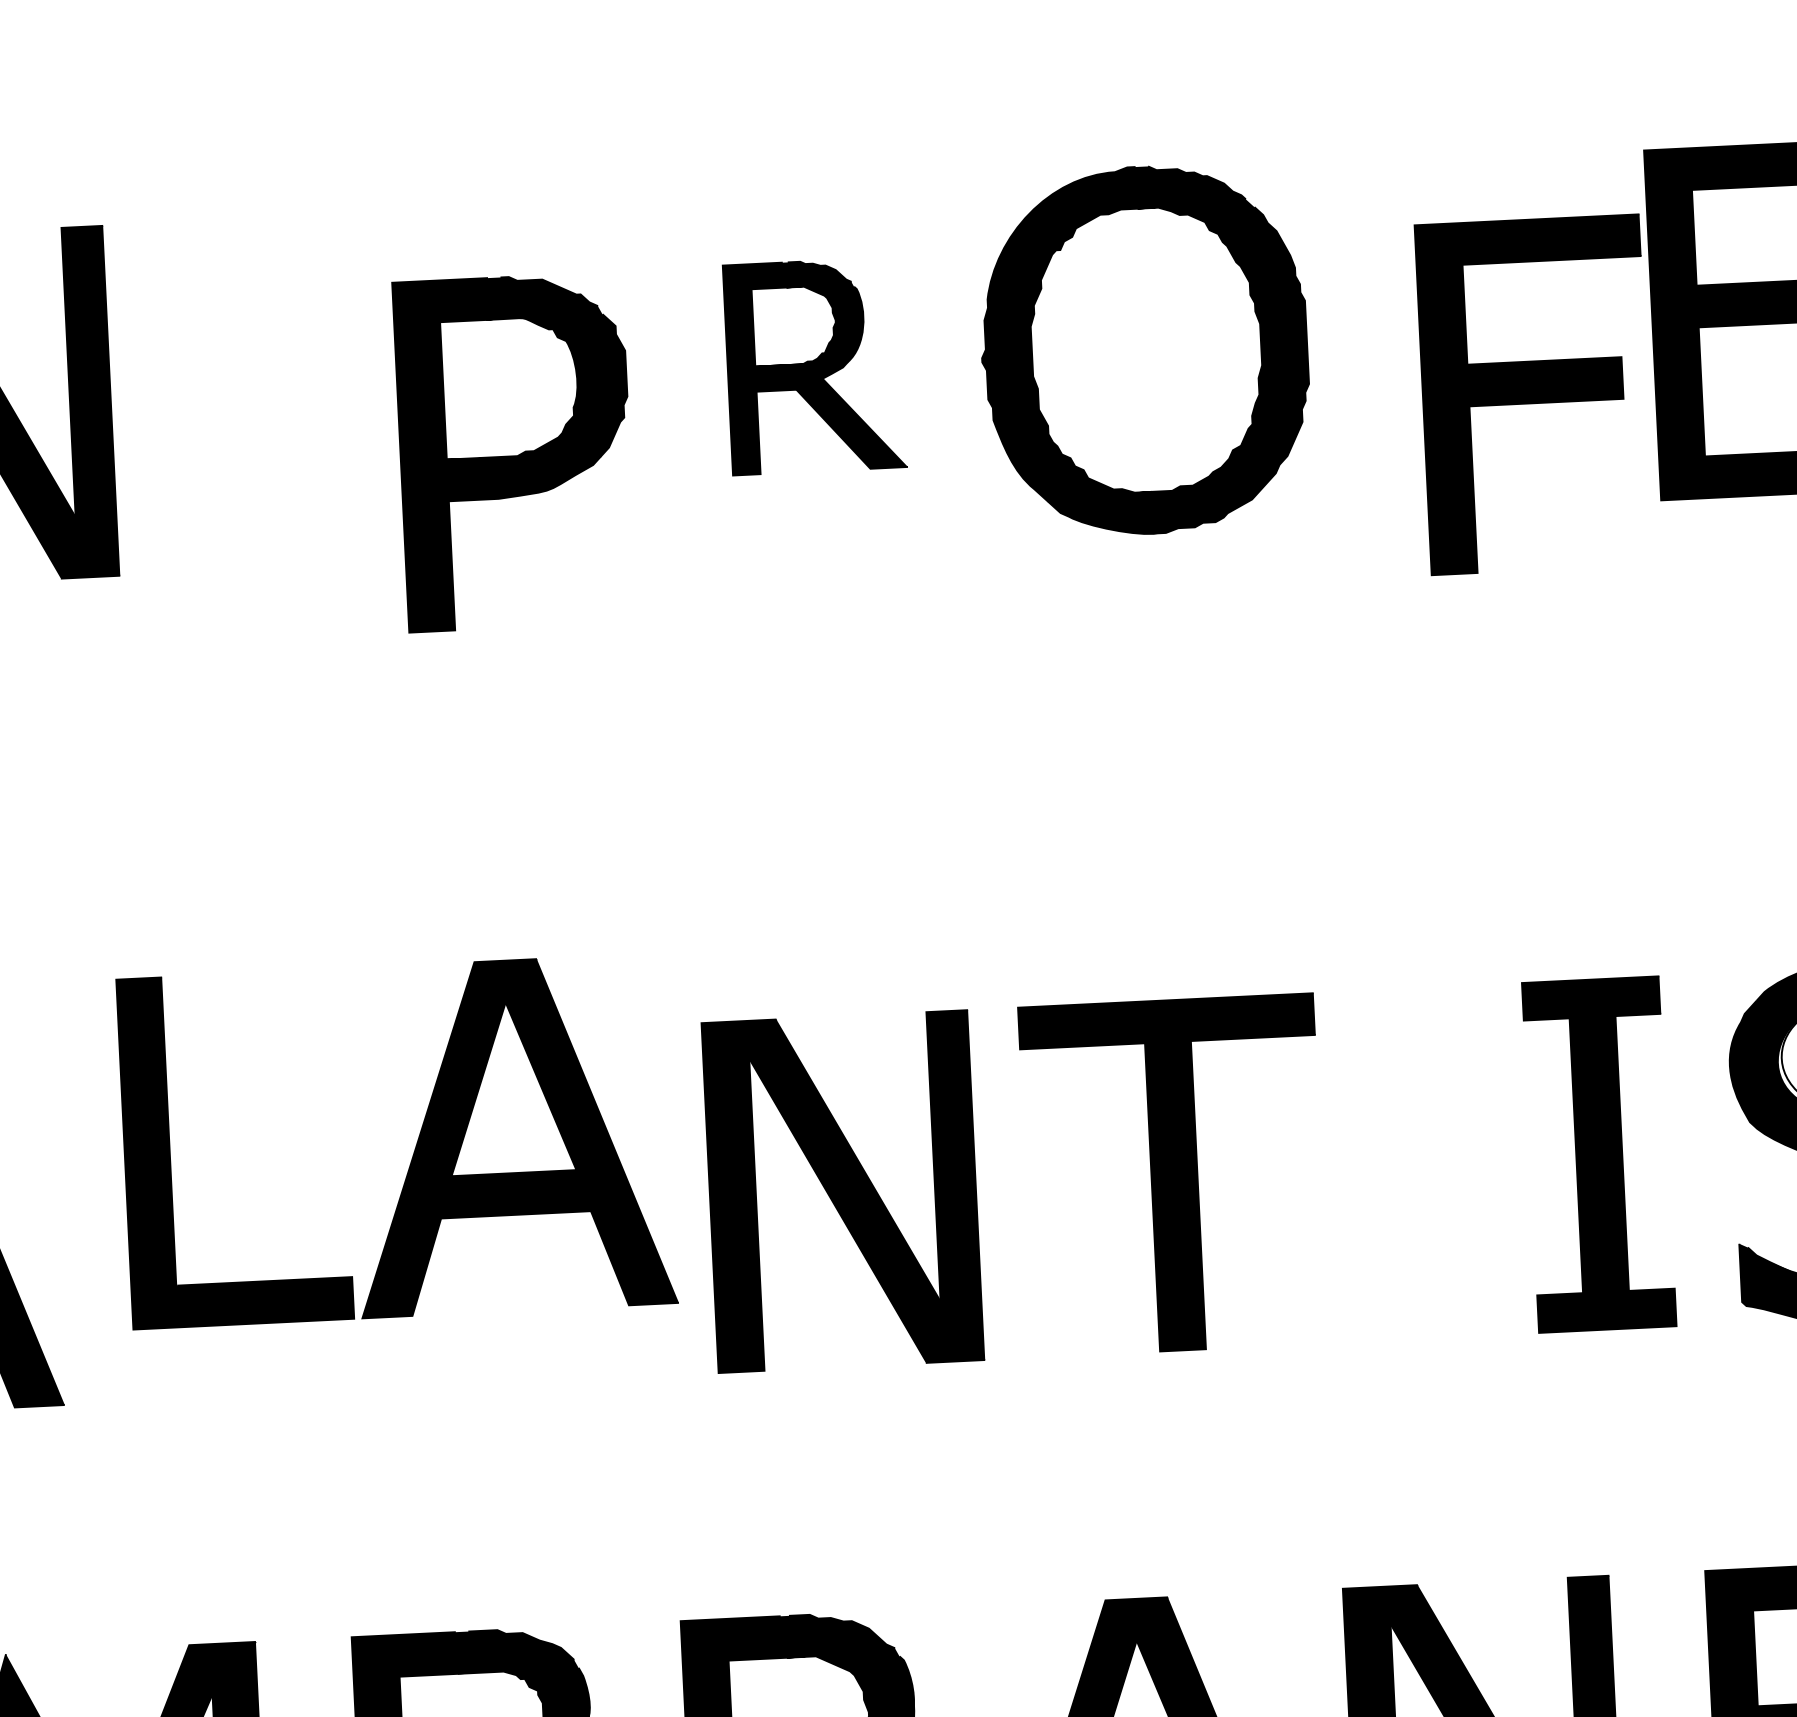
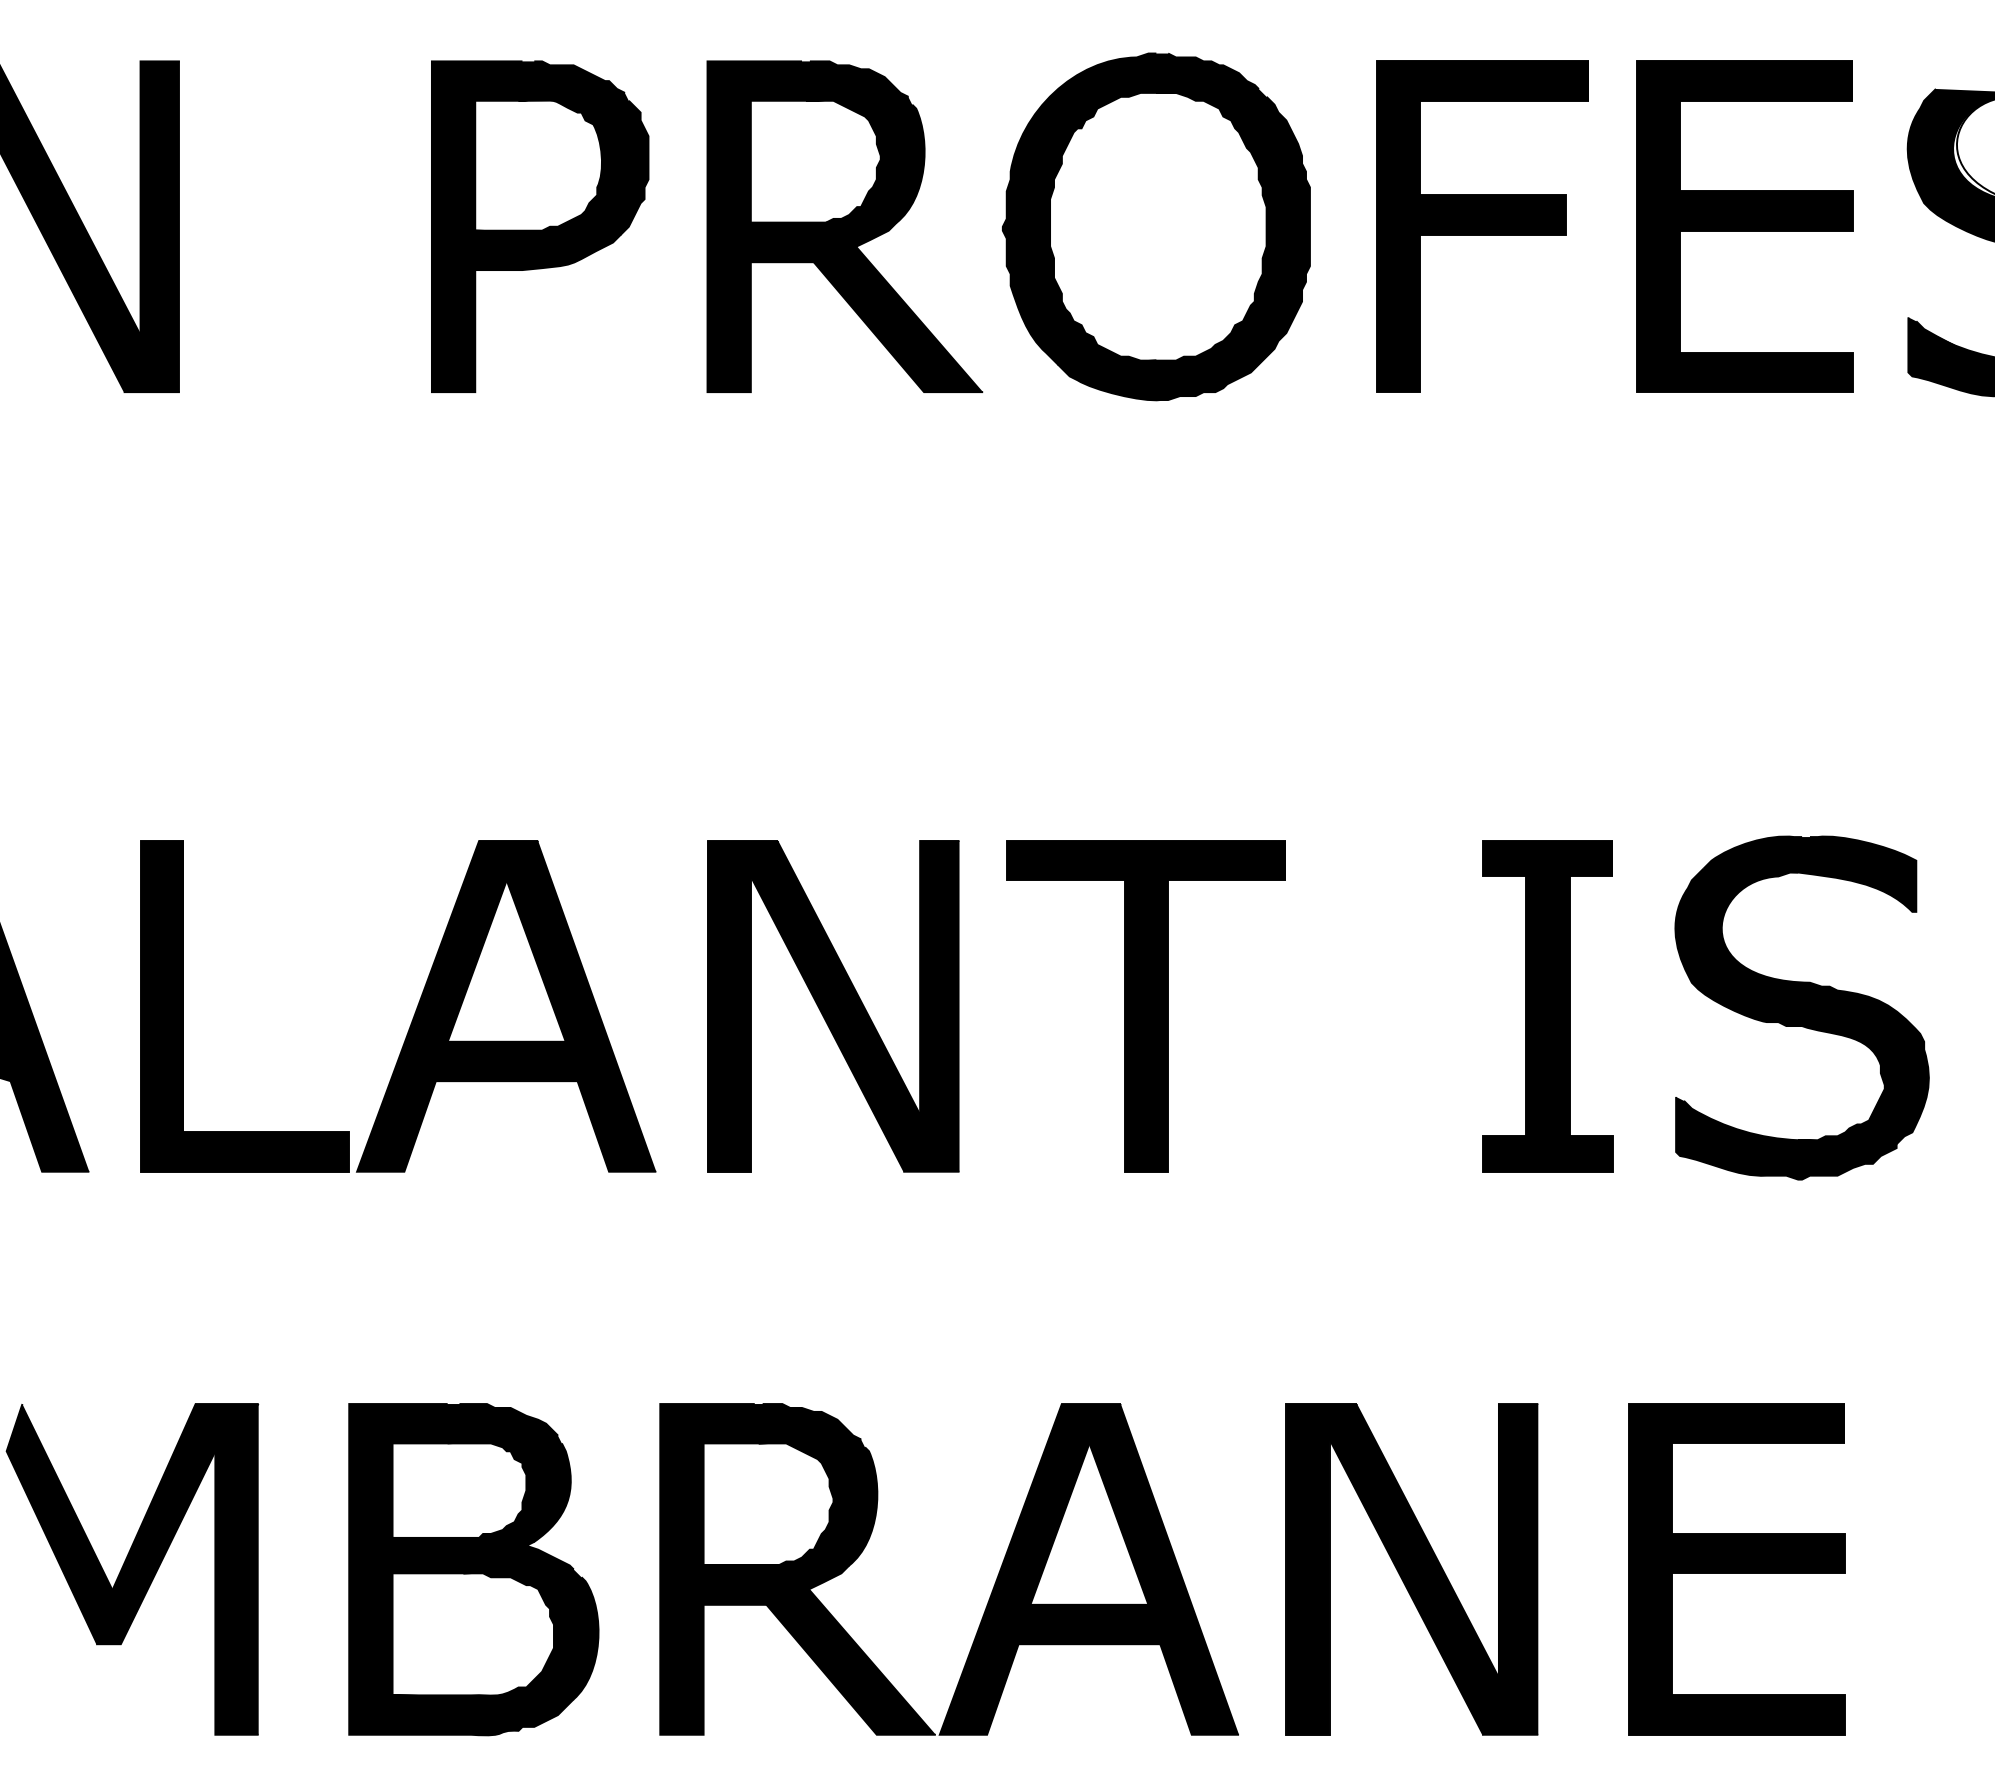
part: (814, 366) -> (844, 226), size x1.67
part: (1534, 394) -> (1482, 226), moved
part: (515, 451) -> (540, 226), moved
part: (414, 1146) -> (414, 1012), moved

